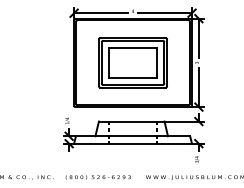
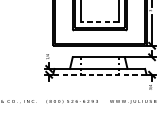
line: (133, 77) -> (100, 22), solid -> dashed
line: (133, 143) -> (100, 74), solid -> dashed

